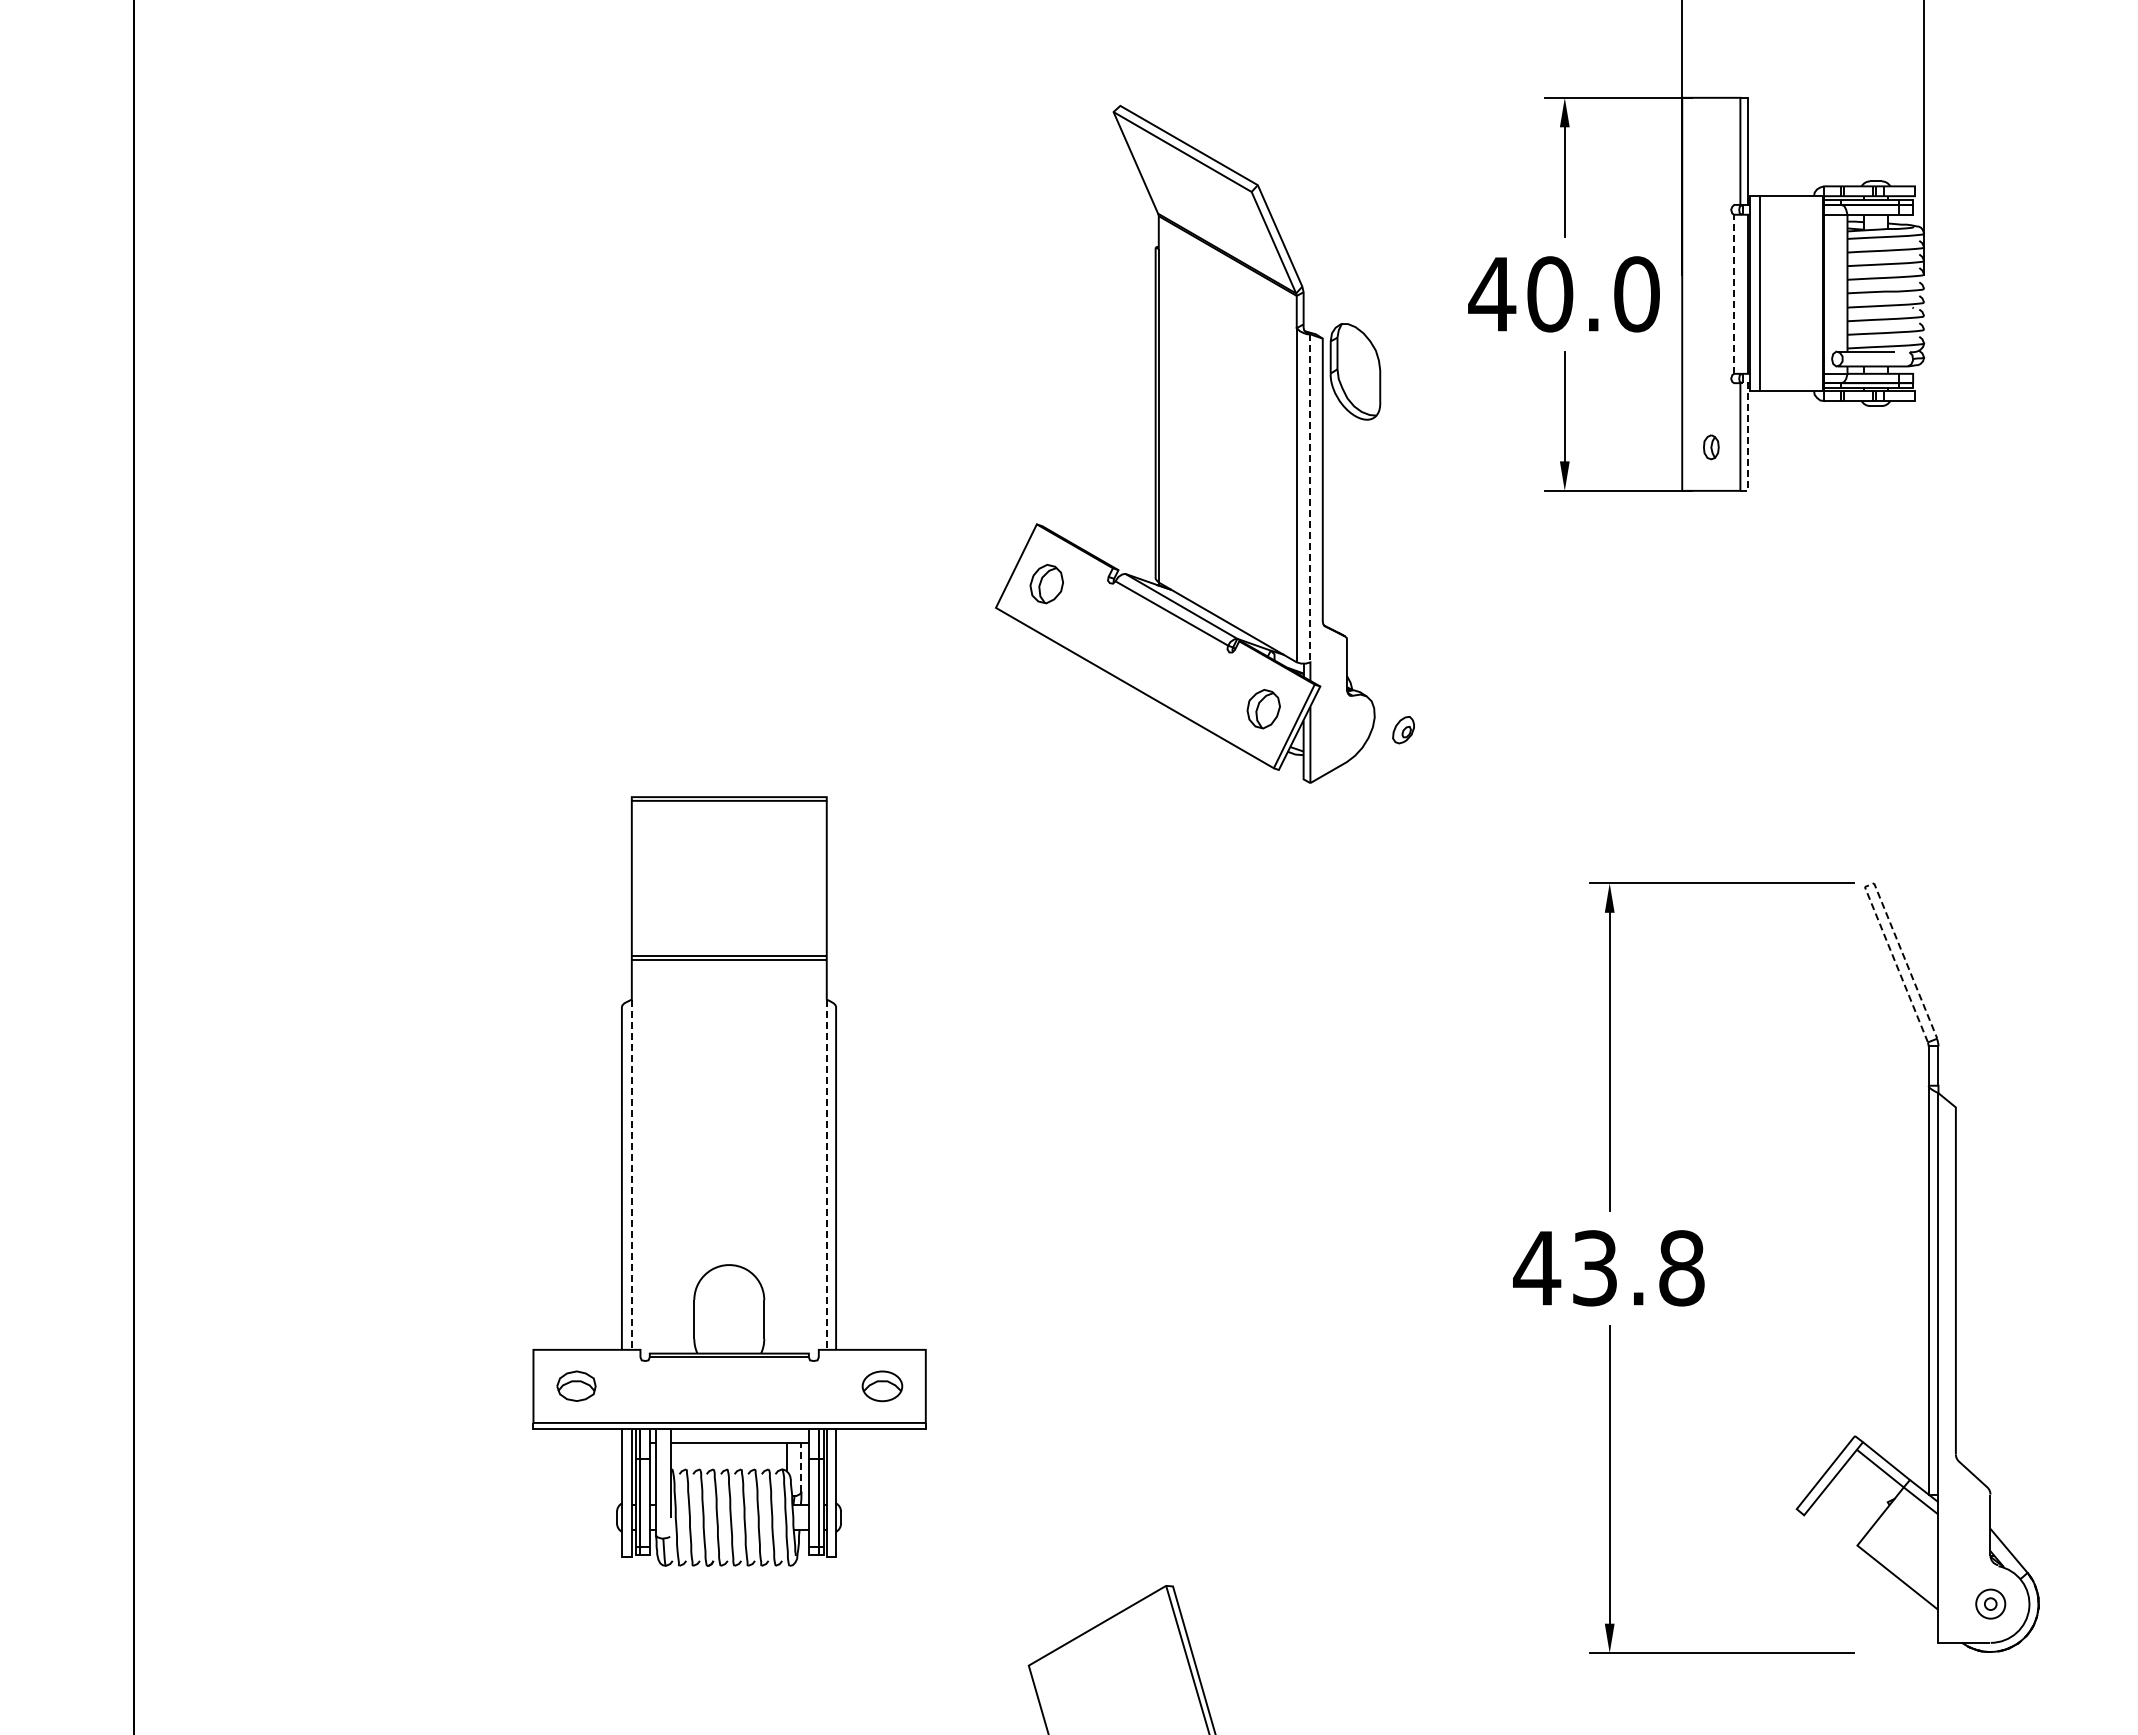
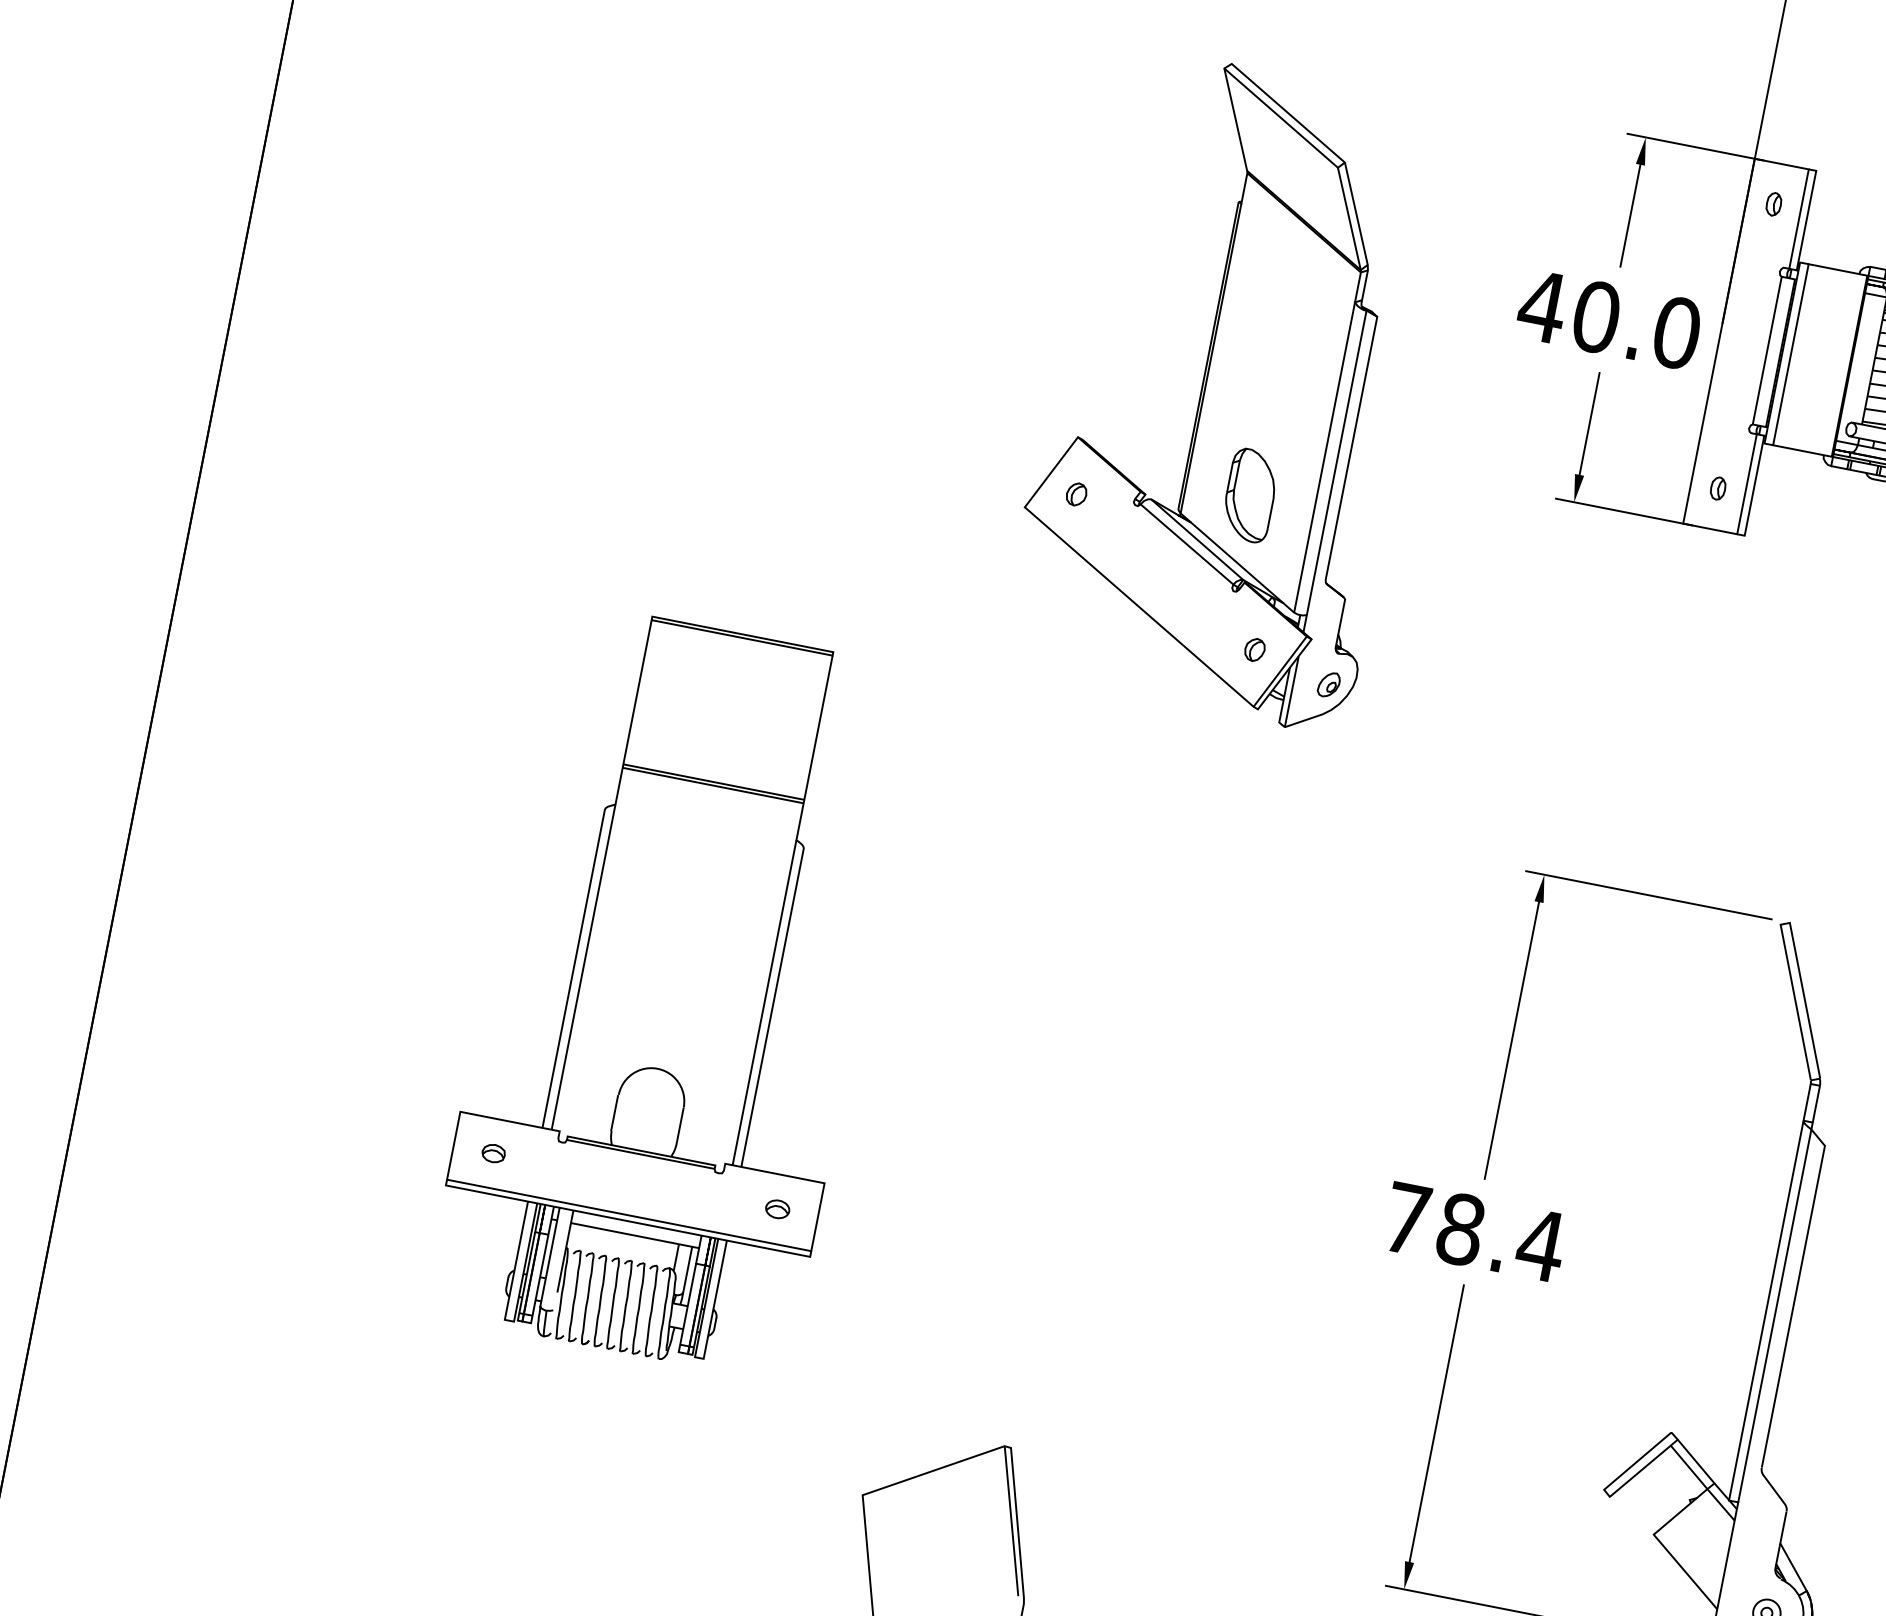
part: (1711, 141) -> (1774, 204), added
line: (1734, 294) -> (1767, 350), dashed -> solid
part: (1355, 371) -> (1250, 495), moved
line: (1748, 437) -> (1754, 486), dashed -> solid
line: (1310, 498) -> (1336, 463), dashed -> solid
part: (1047, 583) -> (1077, 494), size x0.62
part: (1263, 708) -> (1254, 649), size x0.62
part: (1403, 730) -> (1328, 685), moved
line: (1869, 885) -> (1785, 924), dashed -> solid
line: (631, 1175) -> (583, 967), dashed -> solid
line: (826, 1175) -> (764, 1003), dashed -> solid
text: (1609, 1268) -> (1474, 1232), 43.8 -> 78.4
part: (576, 1386) -> (493, 1153), size x0.62
part: (882, 1386) -> (777, 1209), size x0.62
line: (801, 1466) -> (687, 1268), dashed -> solid

